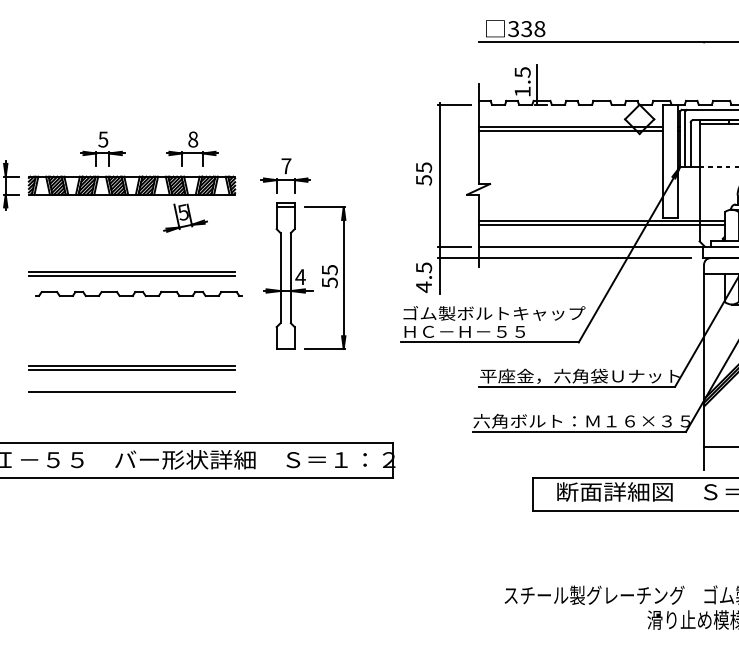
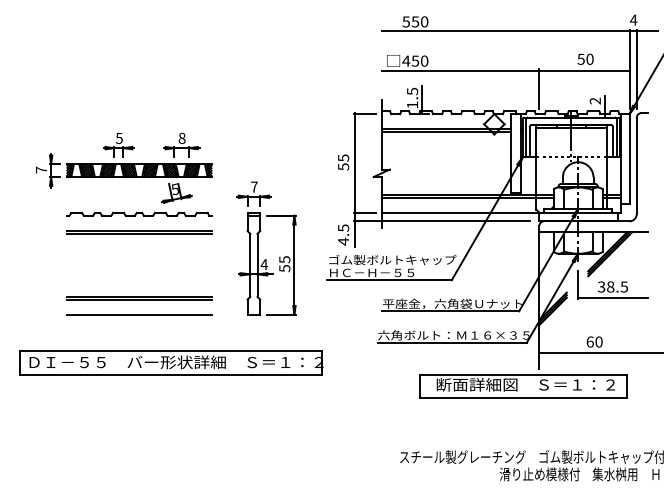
text: (526, 28) -> (415, 60), 338 -> 450
line: (704, 68) -> (539, 88), added
part: (292, 254) -> (258, 248), moved
part: (139, 294) -> (139, 214), moved

